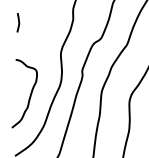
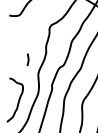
curve: (17, 22) -> (27, 59), moved

